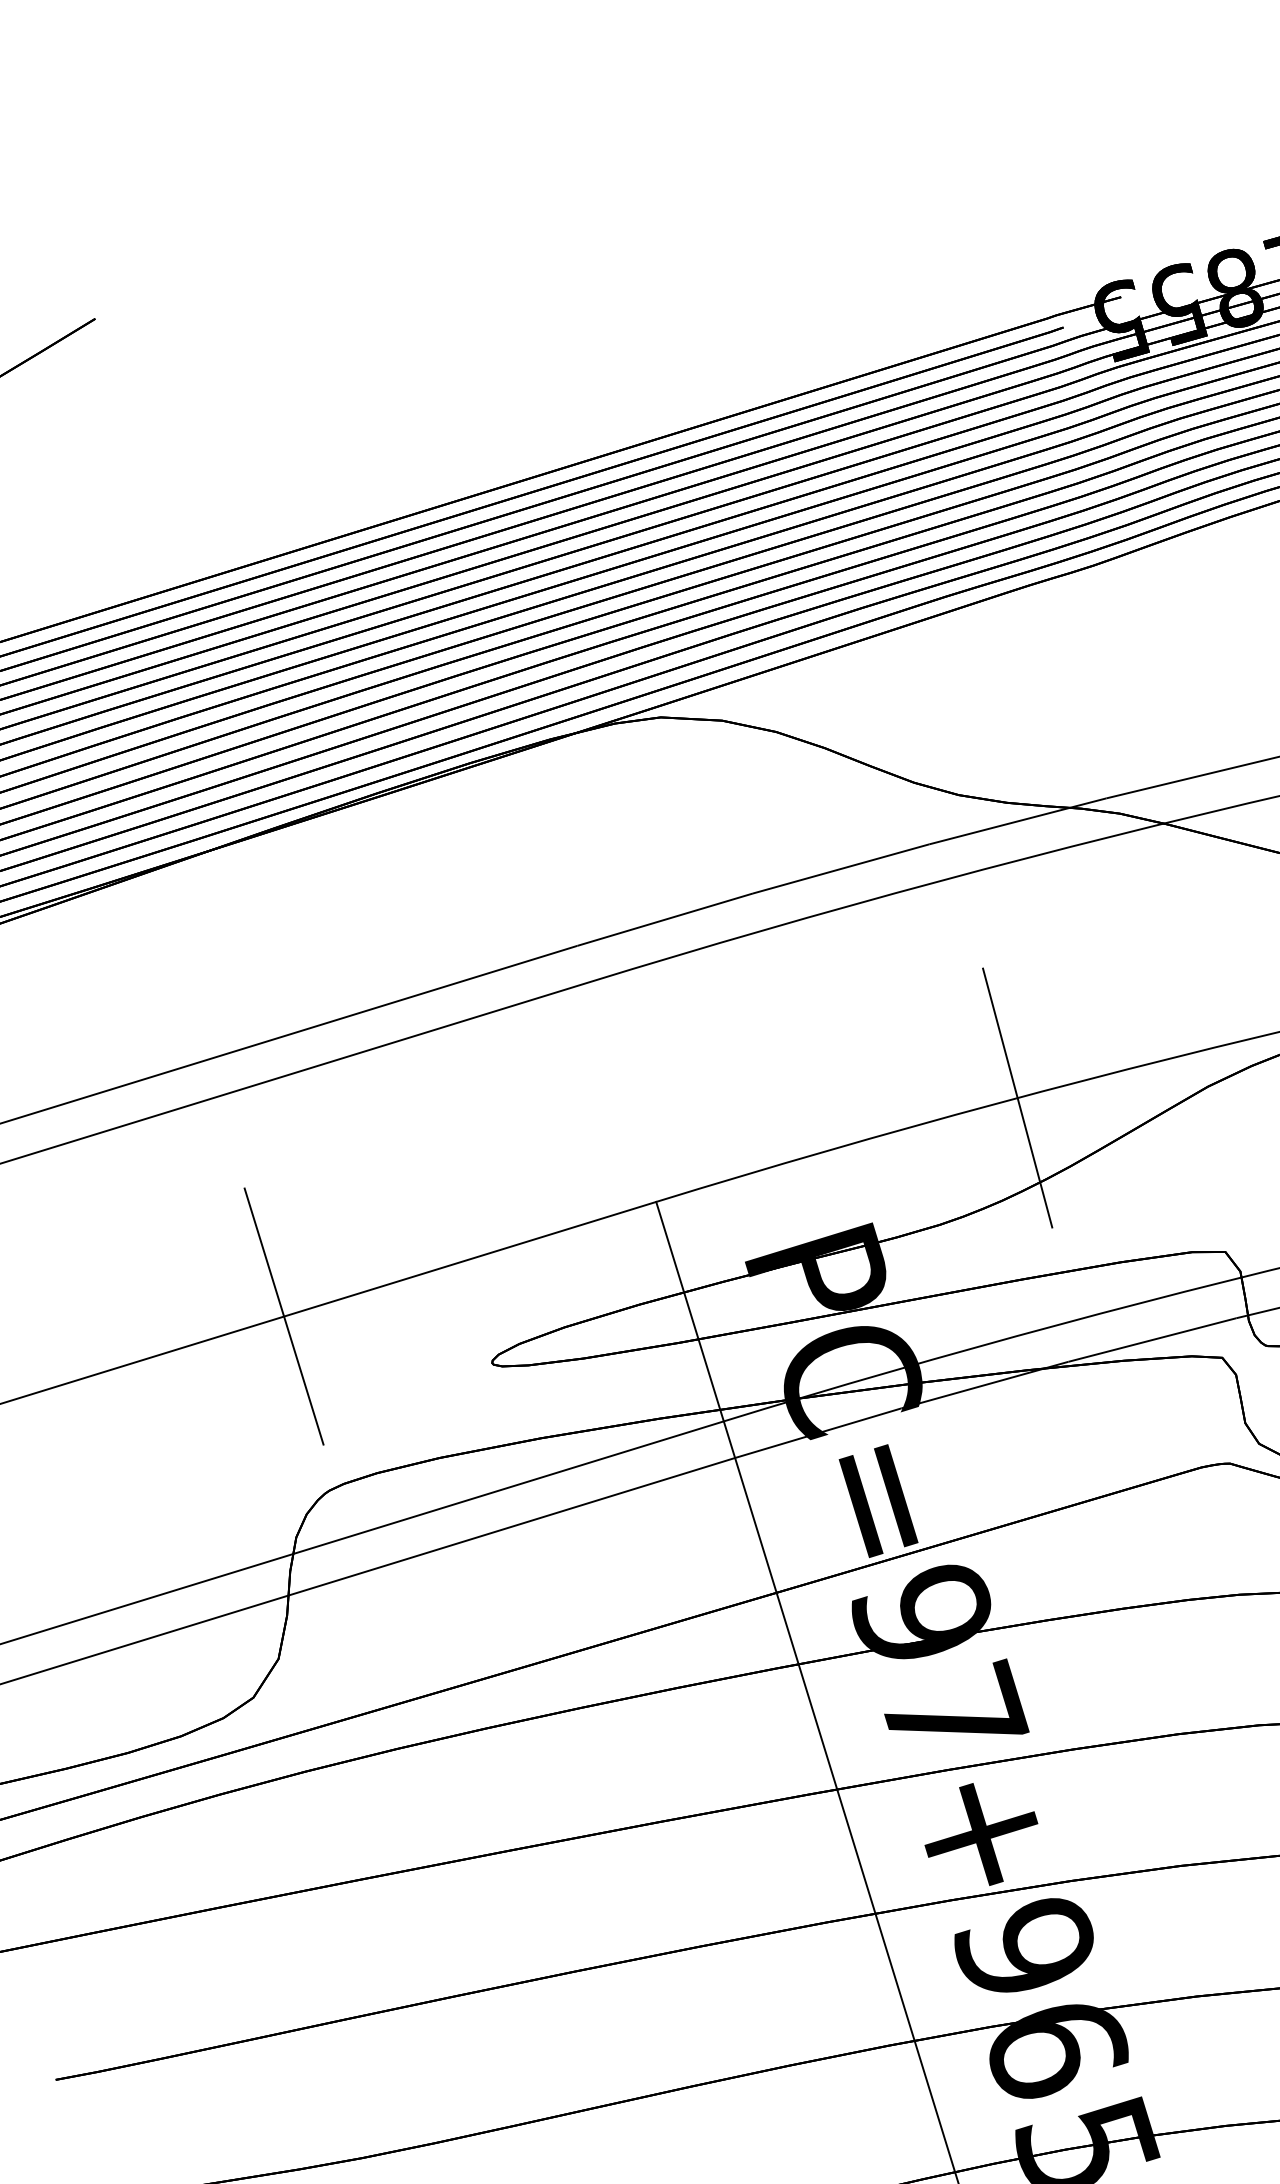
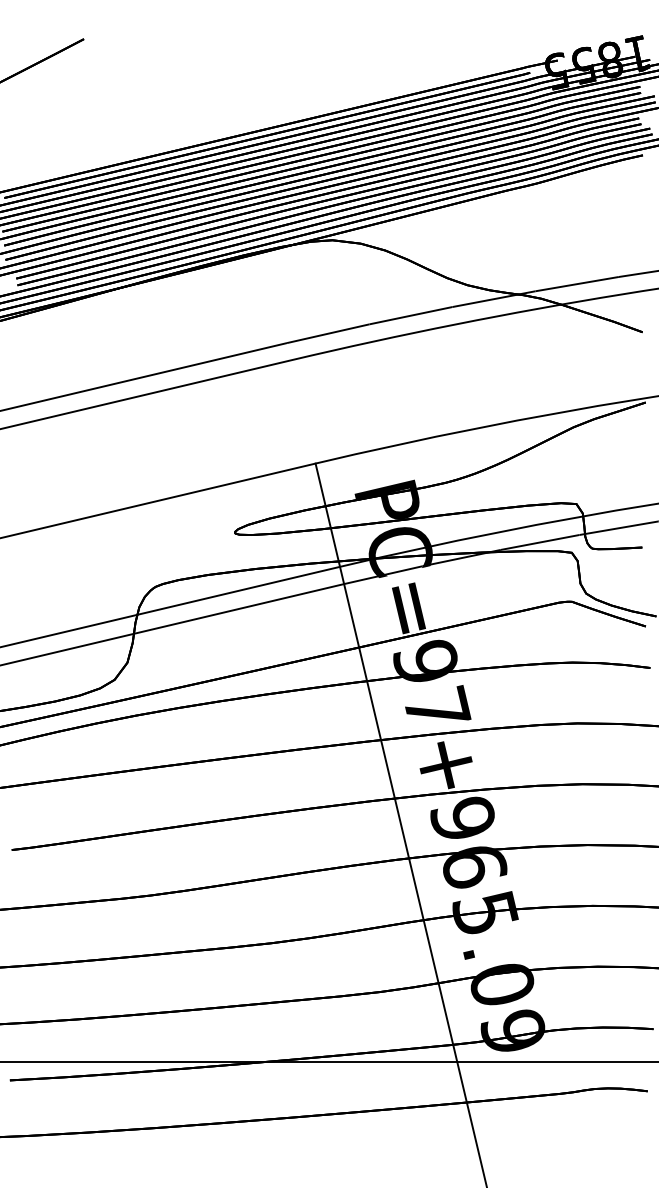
line: (1017, 1097) -> (485, 426), removed
line: (284, 1315) -> (140, 504), removed

